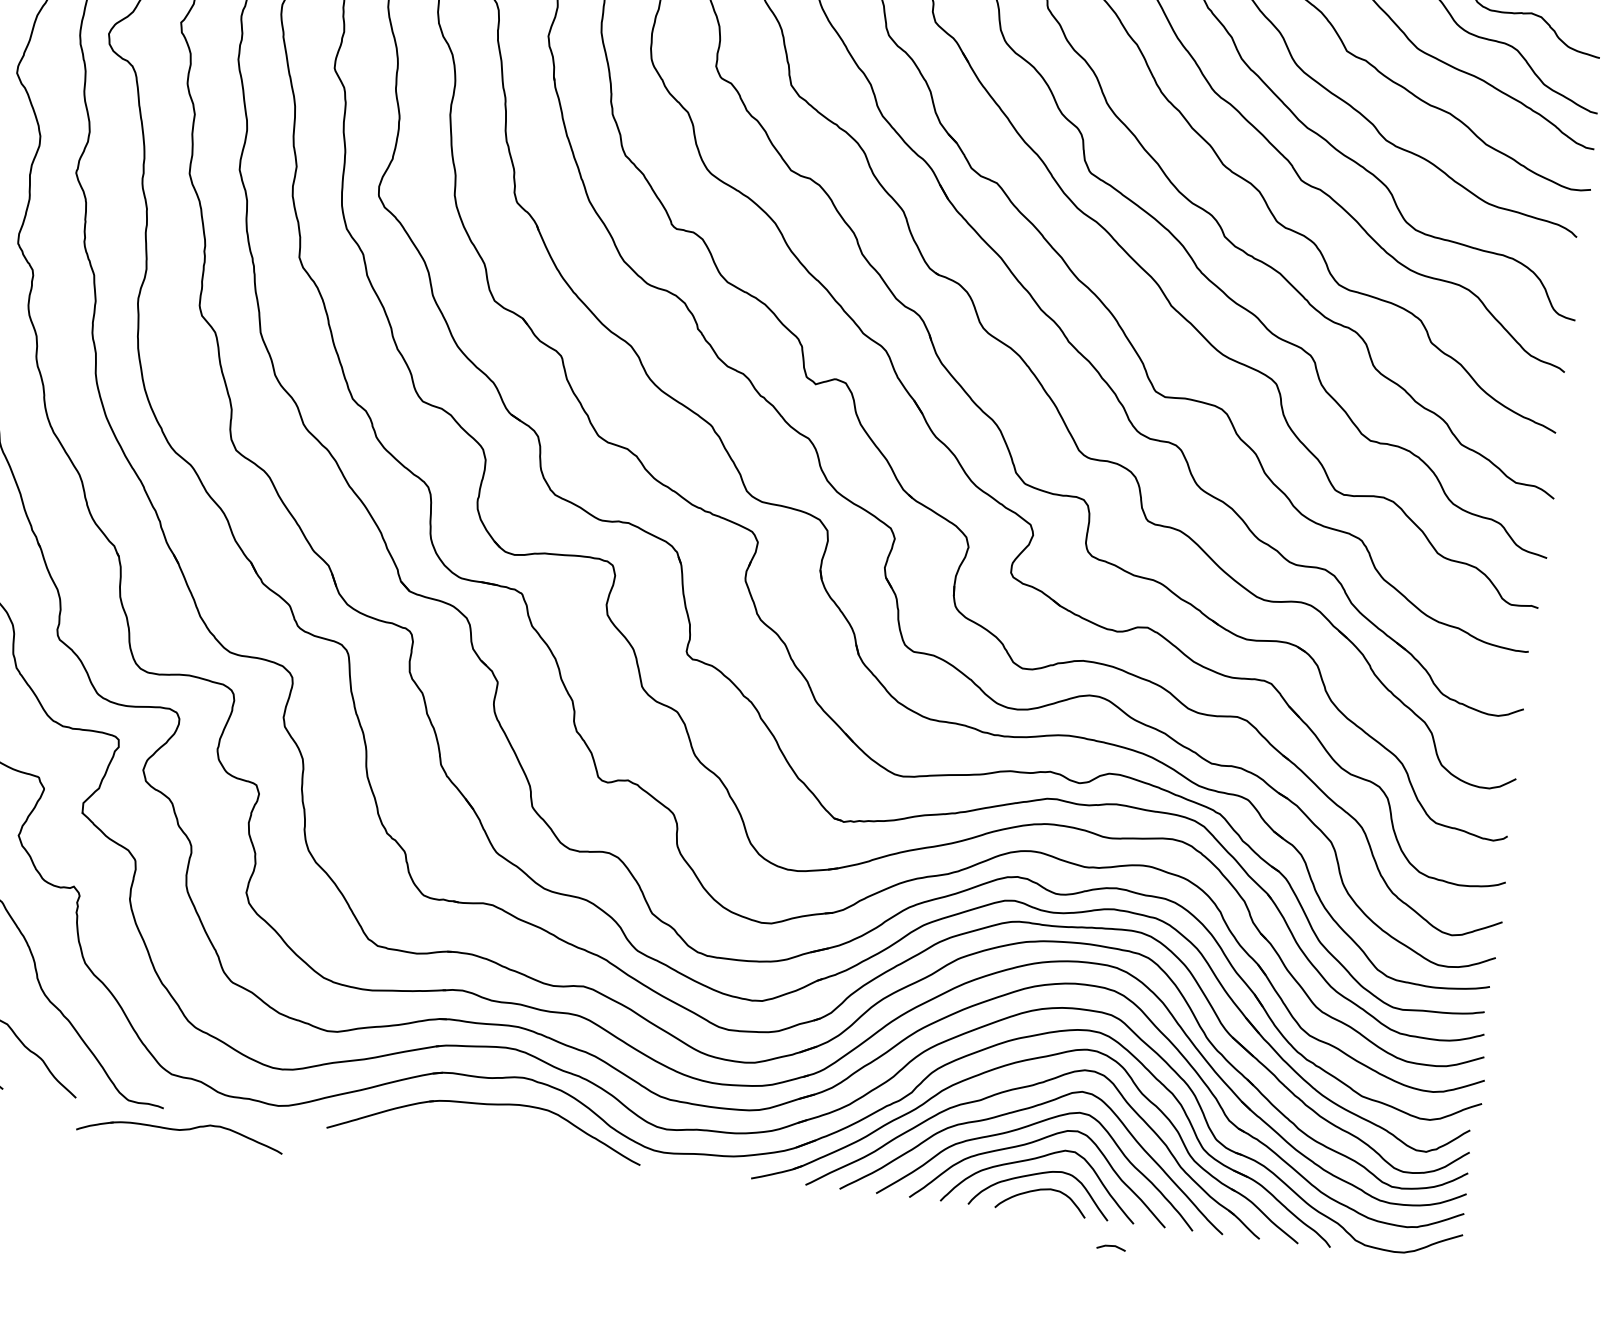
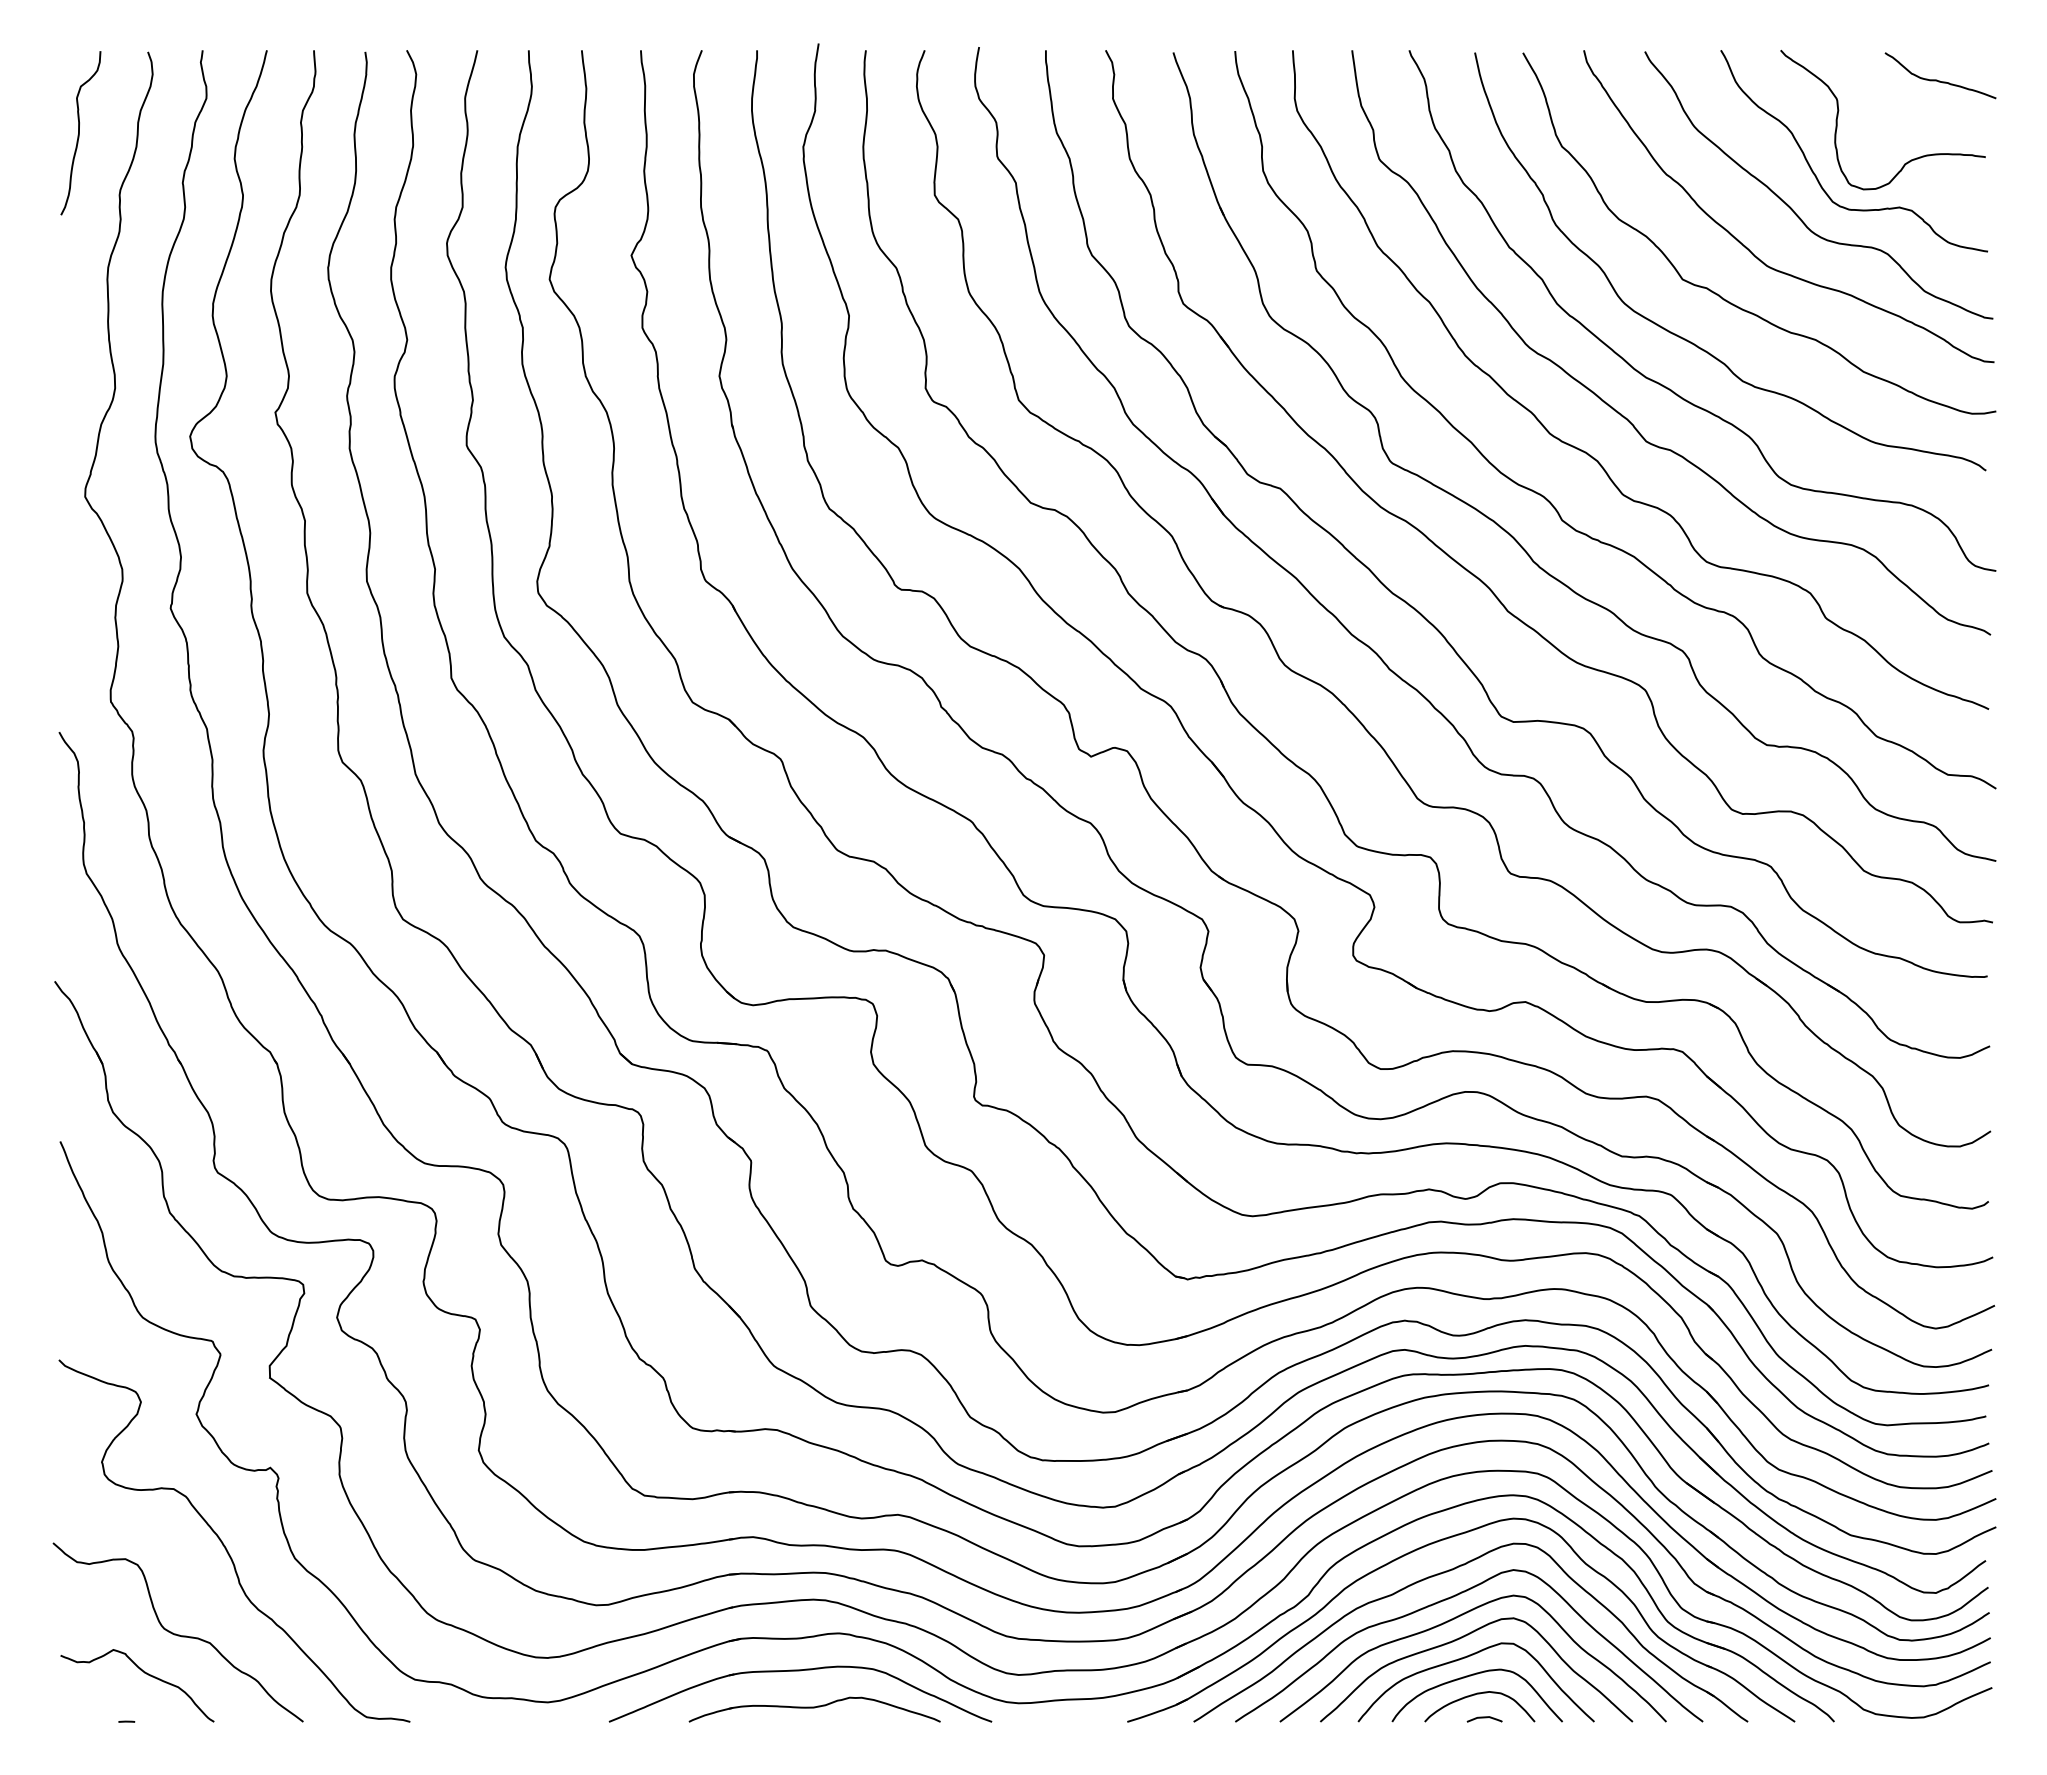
part: (180, 1131) -> (814, 1709), moved
curve: (1111, 1246) -> (1484, 1718), moved

